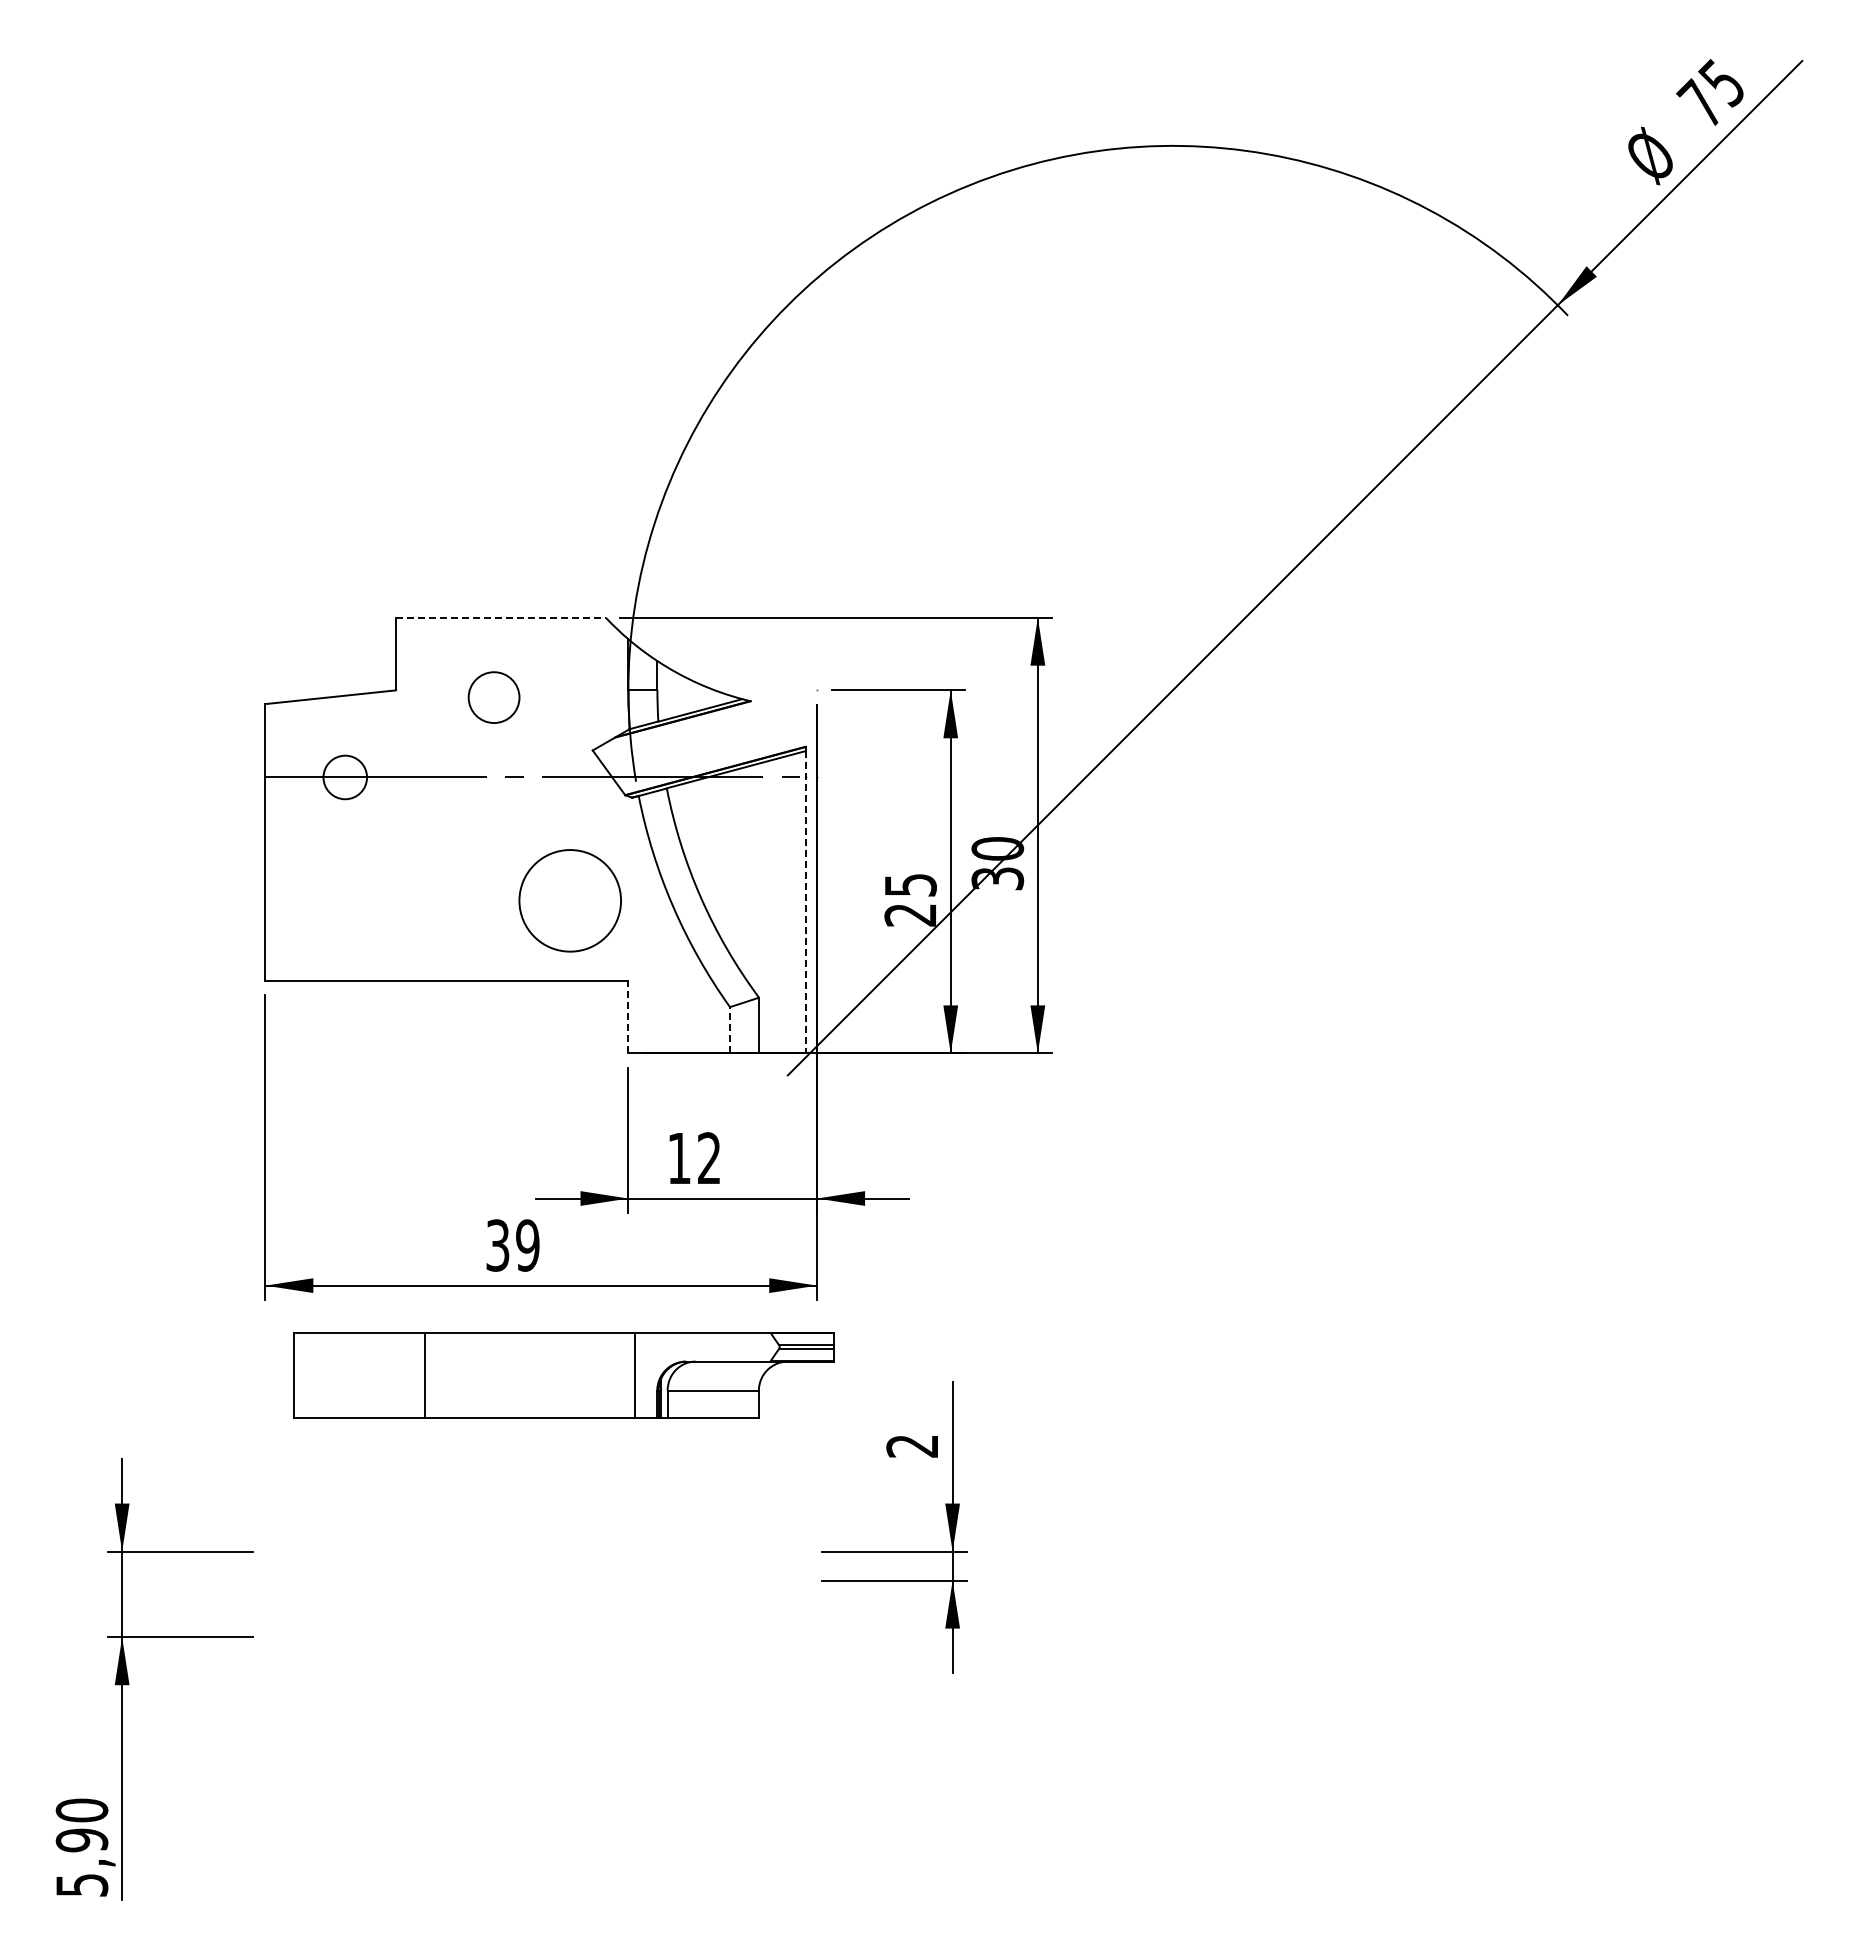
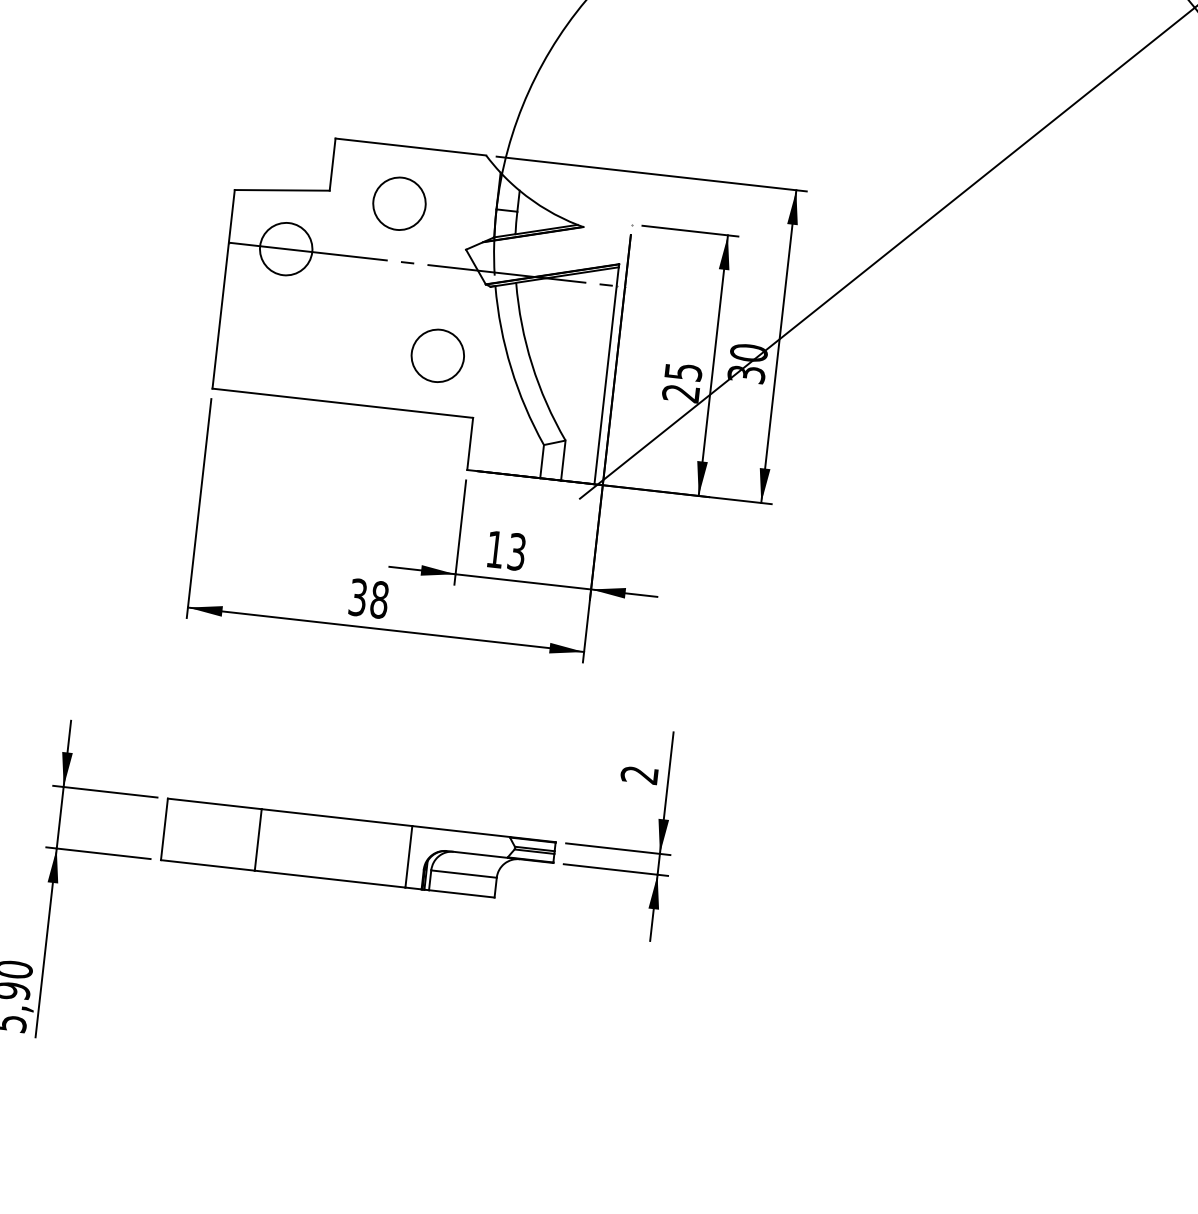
line: (500, 617) -> (410, 146), dashed -> solid
circle: (493, 697) -> (399, 203), size x1.43
circle: (344, 777) -> (285, 249), size x1.67
circle: (570, 900) -> (438, 355), size x0.71
line: (805, 902) -> (606, 375), dashed -> solid
line: (628, 1016) -> (470, 443), dashed -> solid
line: (730, 1029) -> (542, 461), dashed -> solid
text: (709, 1158) -> (517, 552), 12 -> 13
text: (527, 1245) -> (379, 599), 39 -> 38
part: (563, 1375) -> (357, 851), moved

